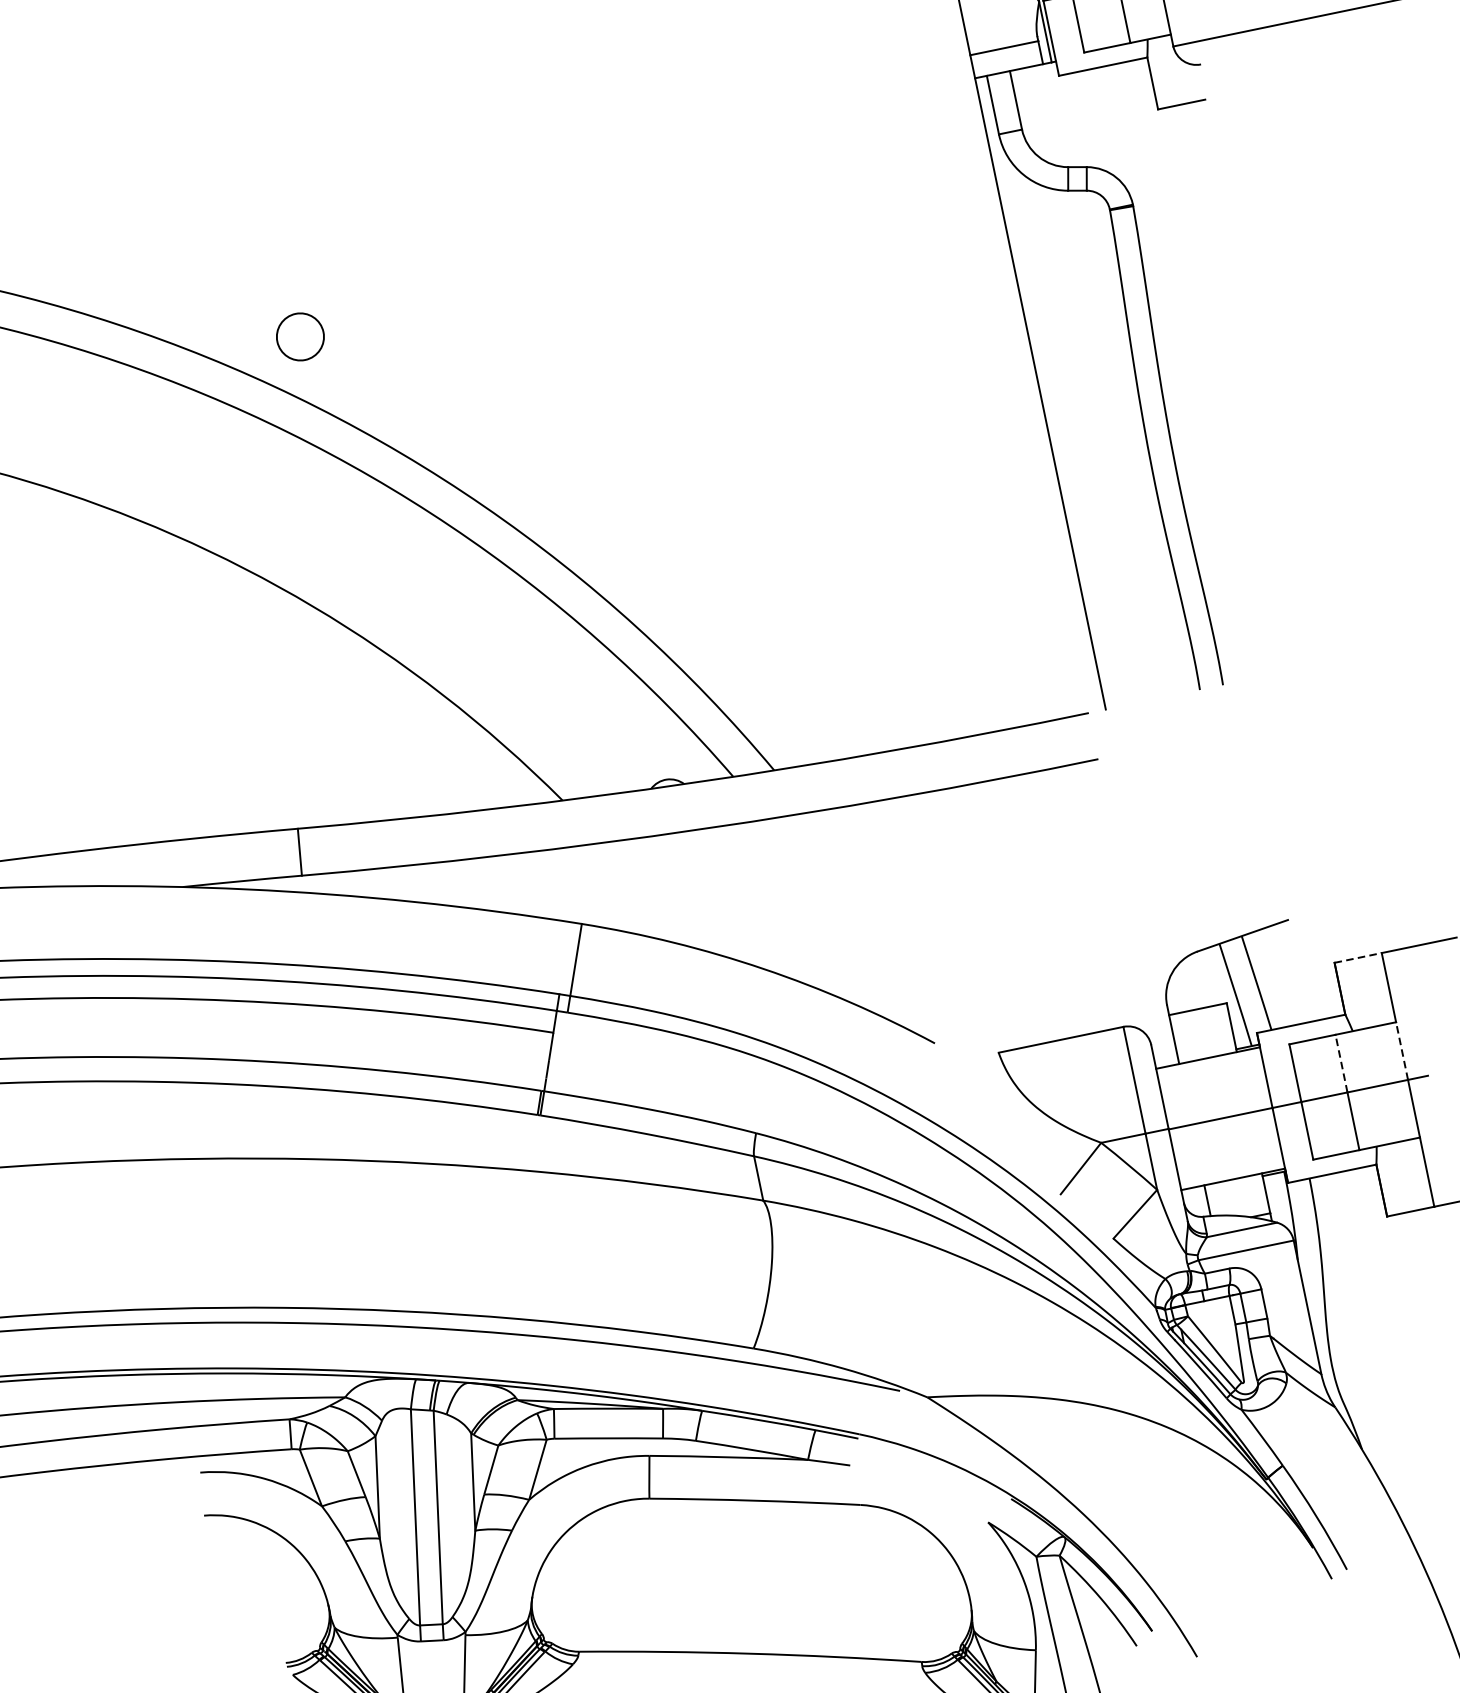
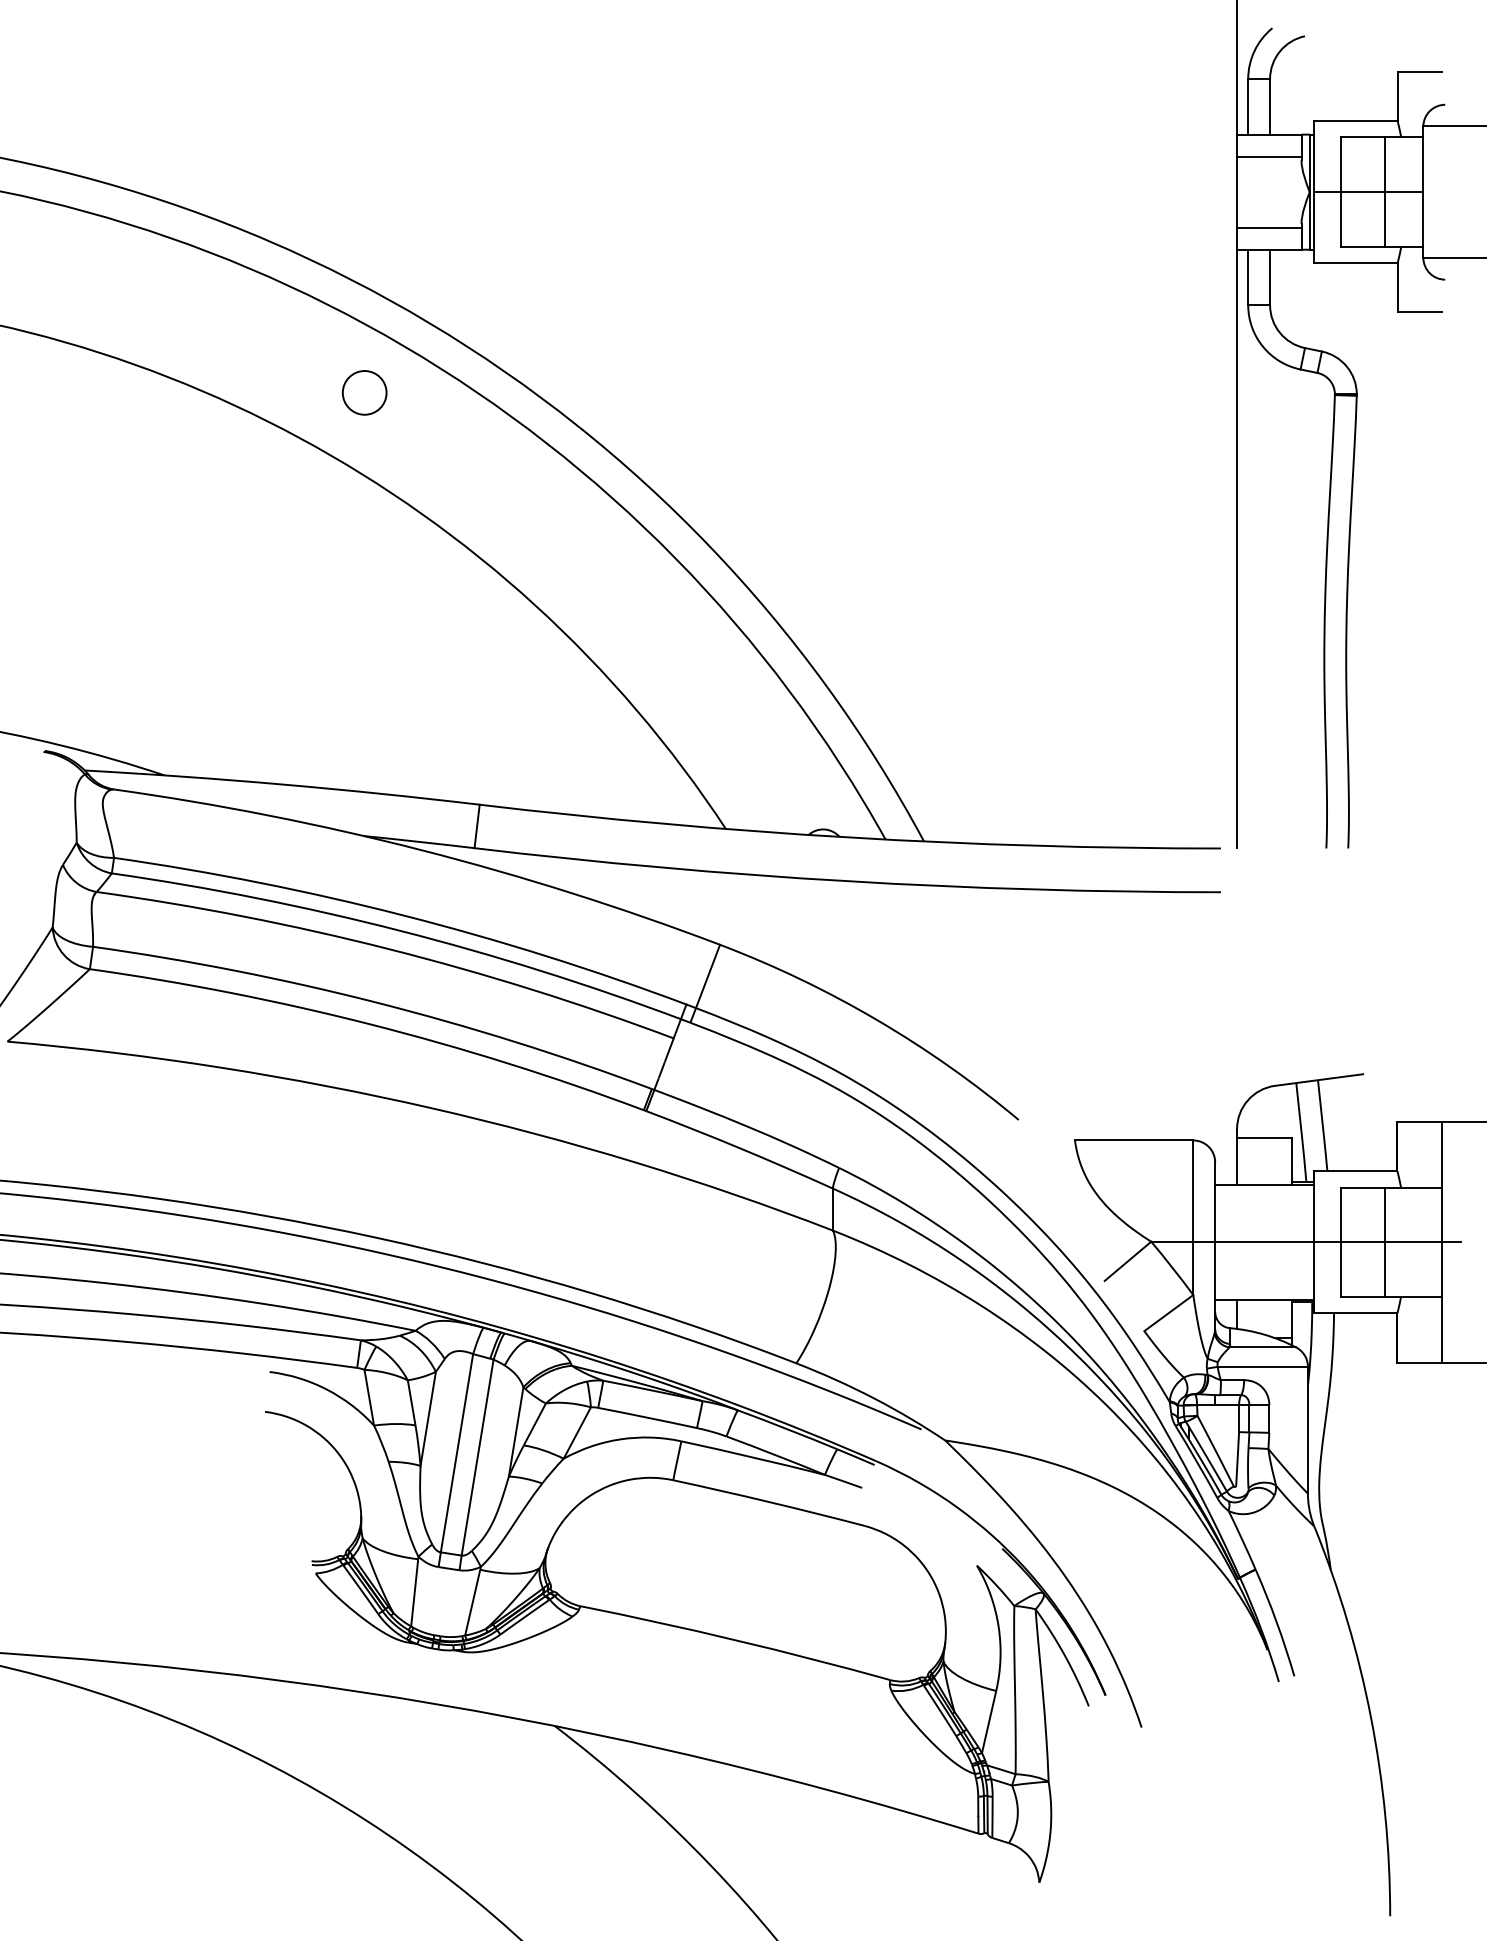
circle: (300, 336) -> (364, 392), moved
line: (1358, 957) -> (1420, 1121), dashed -> solid
line: (1402, 1050) -> (1442, 1214), dashed -> solid
line: (1341, 1063) -> (1384, 1214), dashed -> solid

